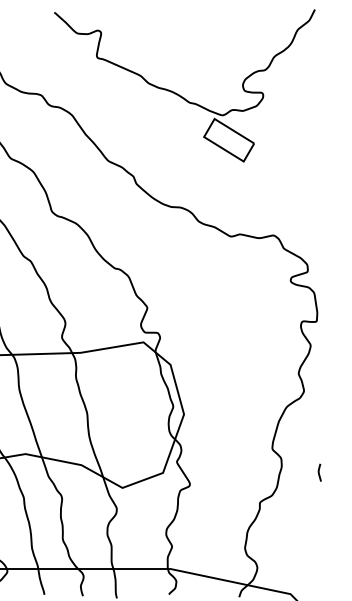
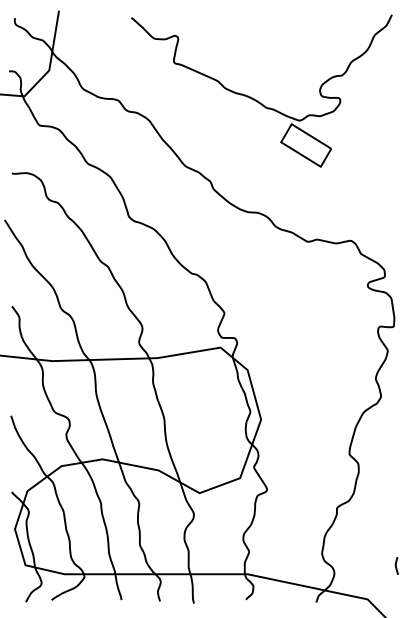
curve: (319, 472) -> (396, 565), moved

